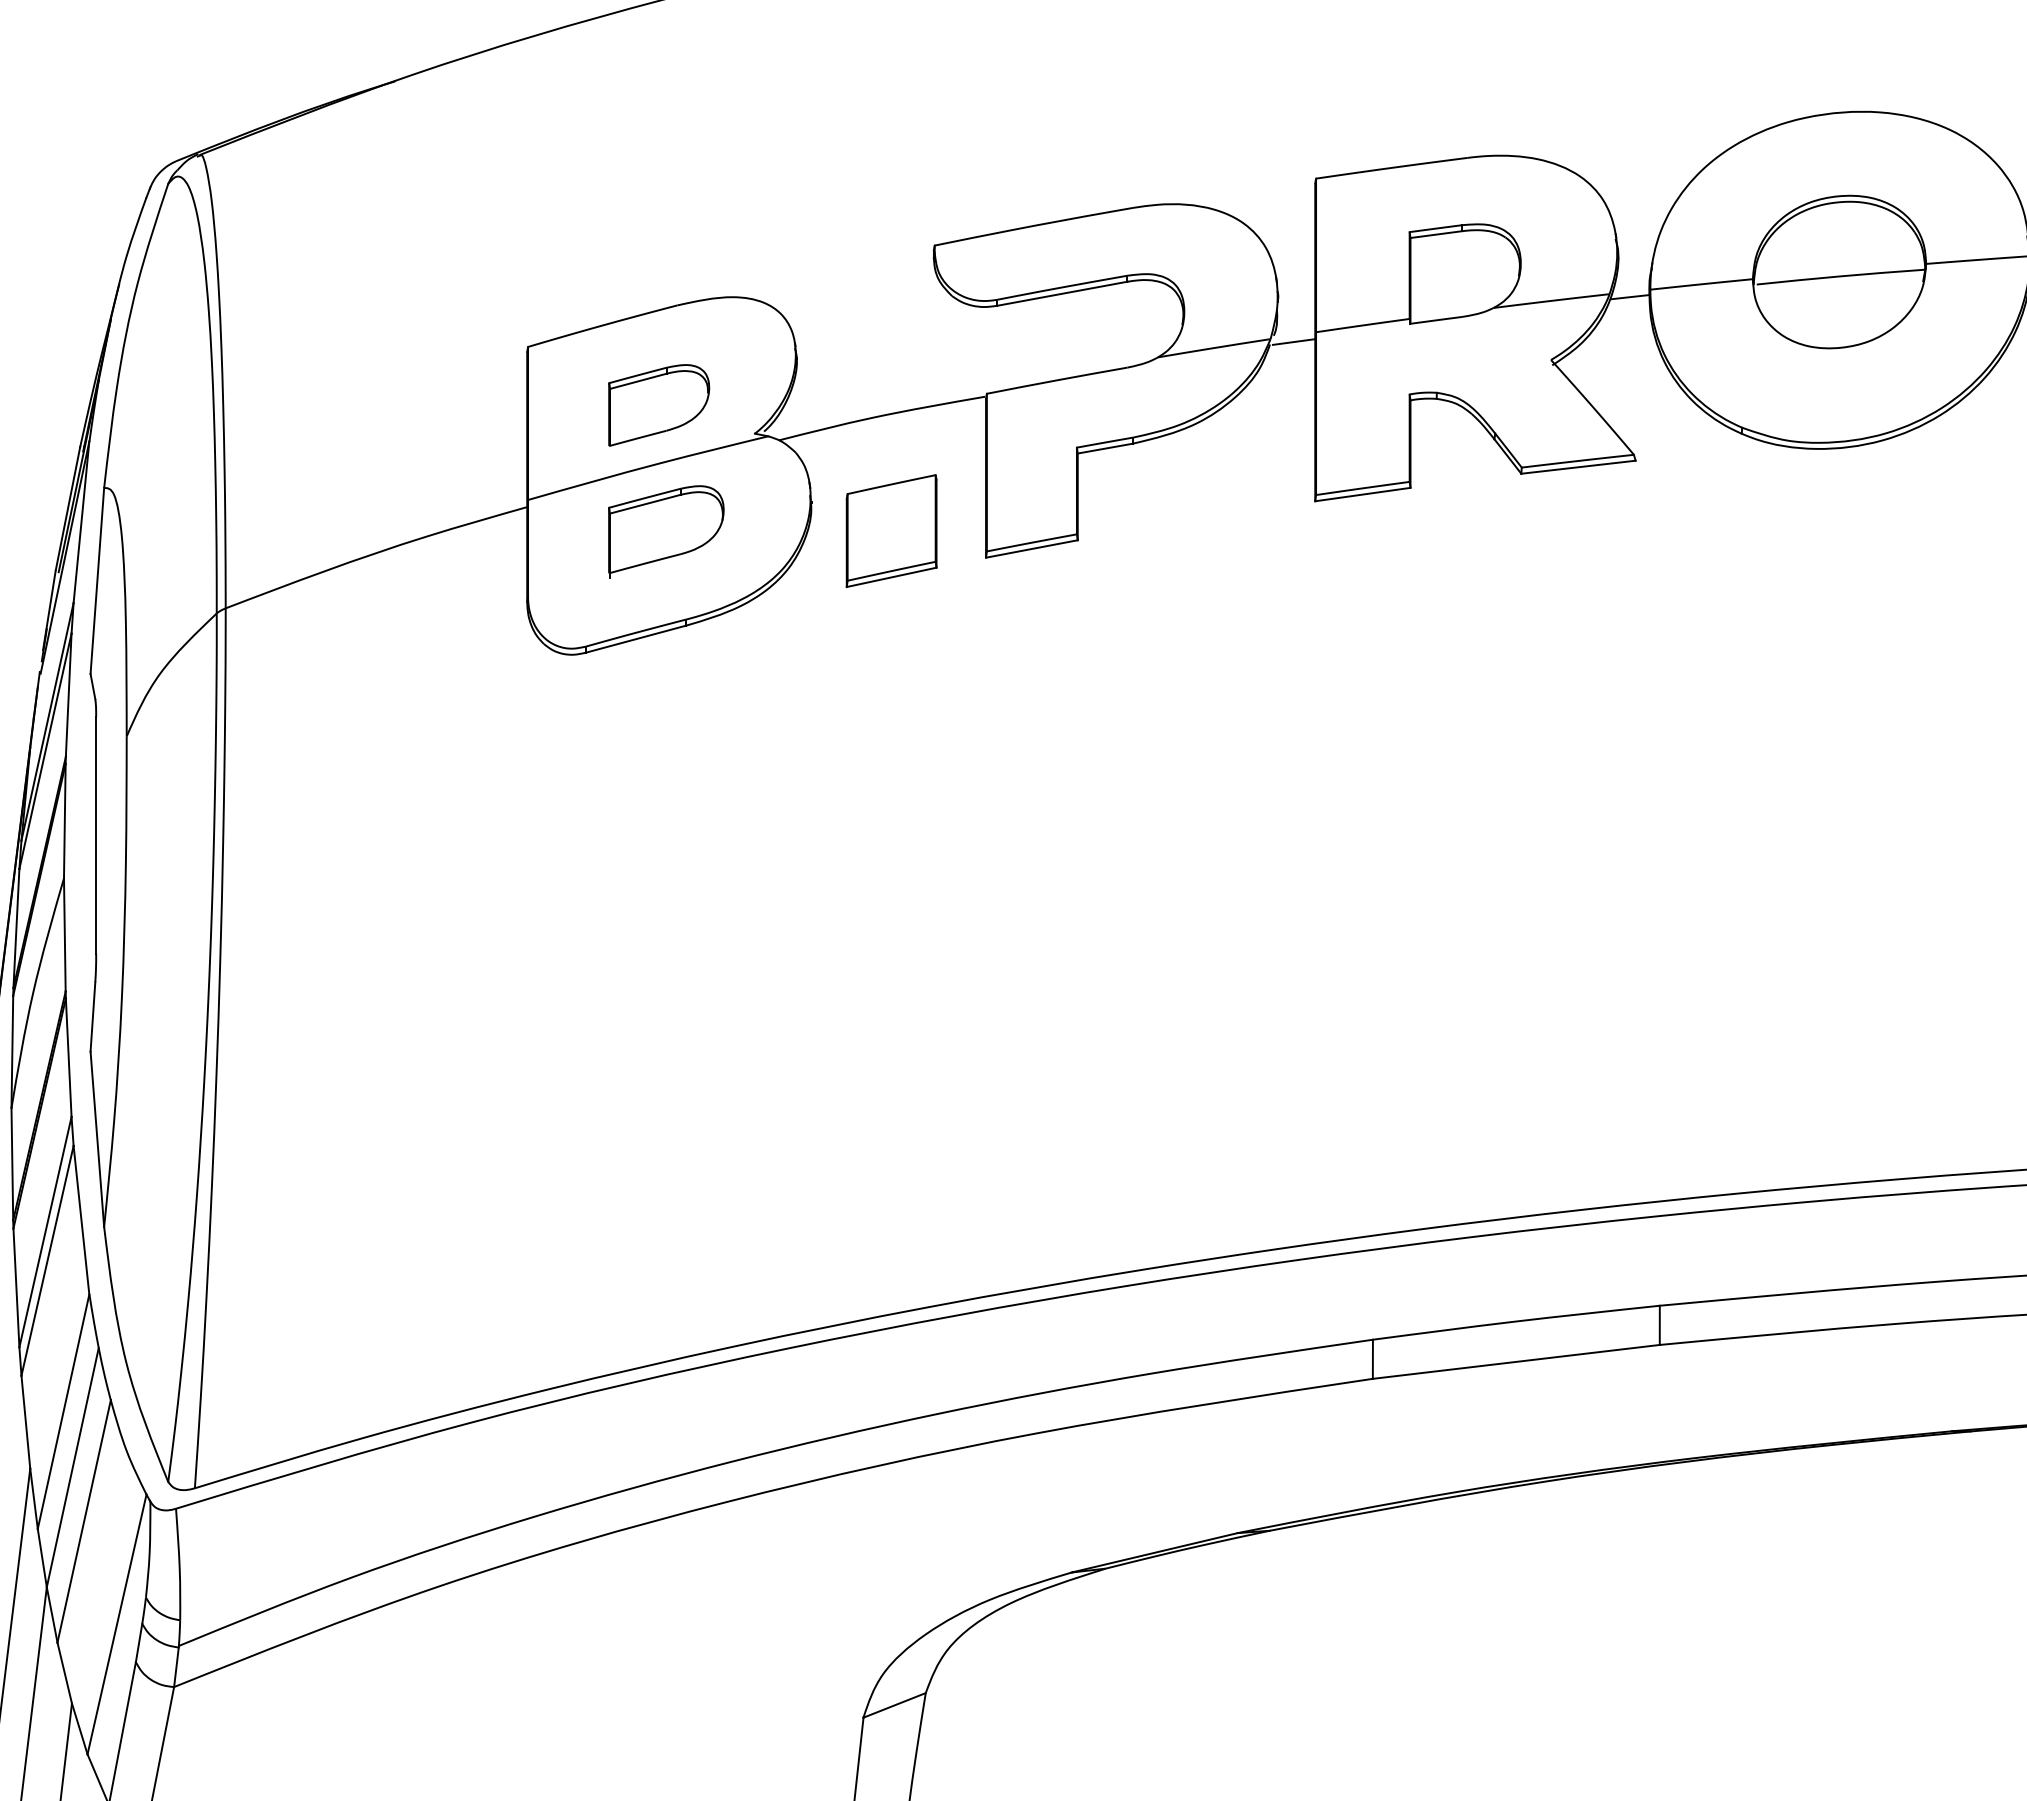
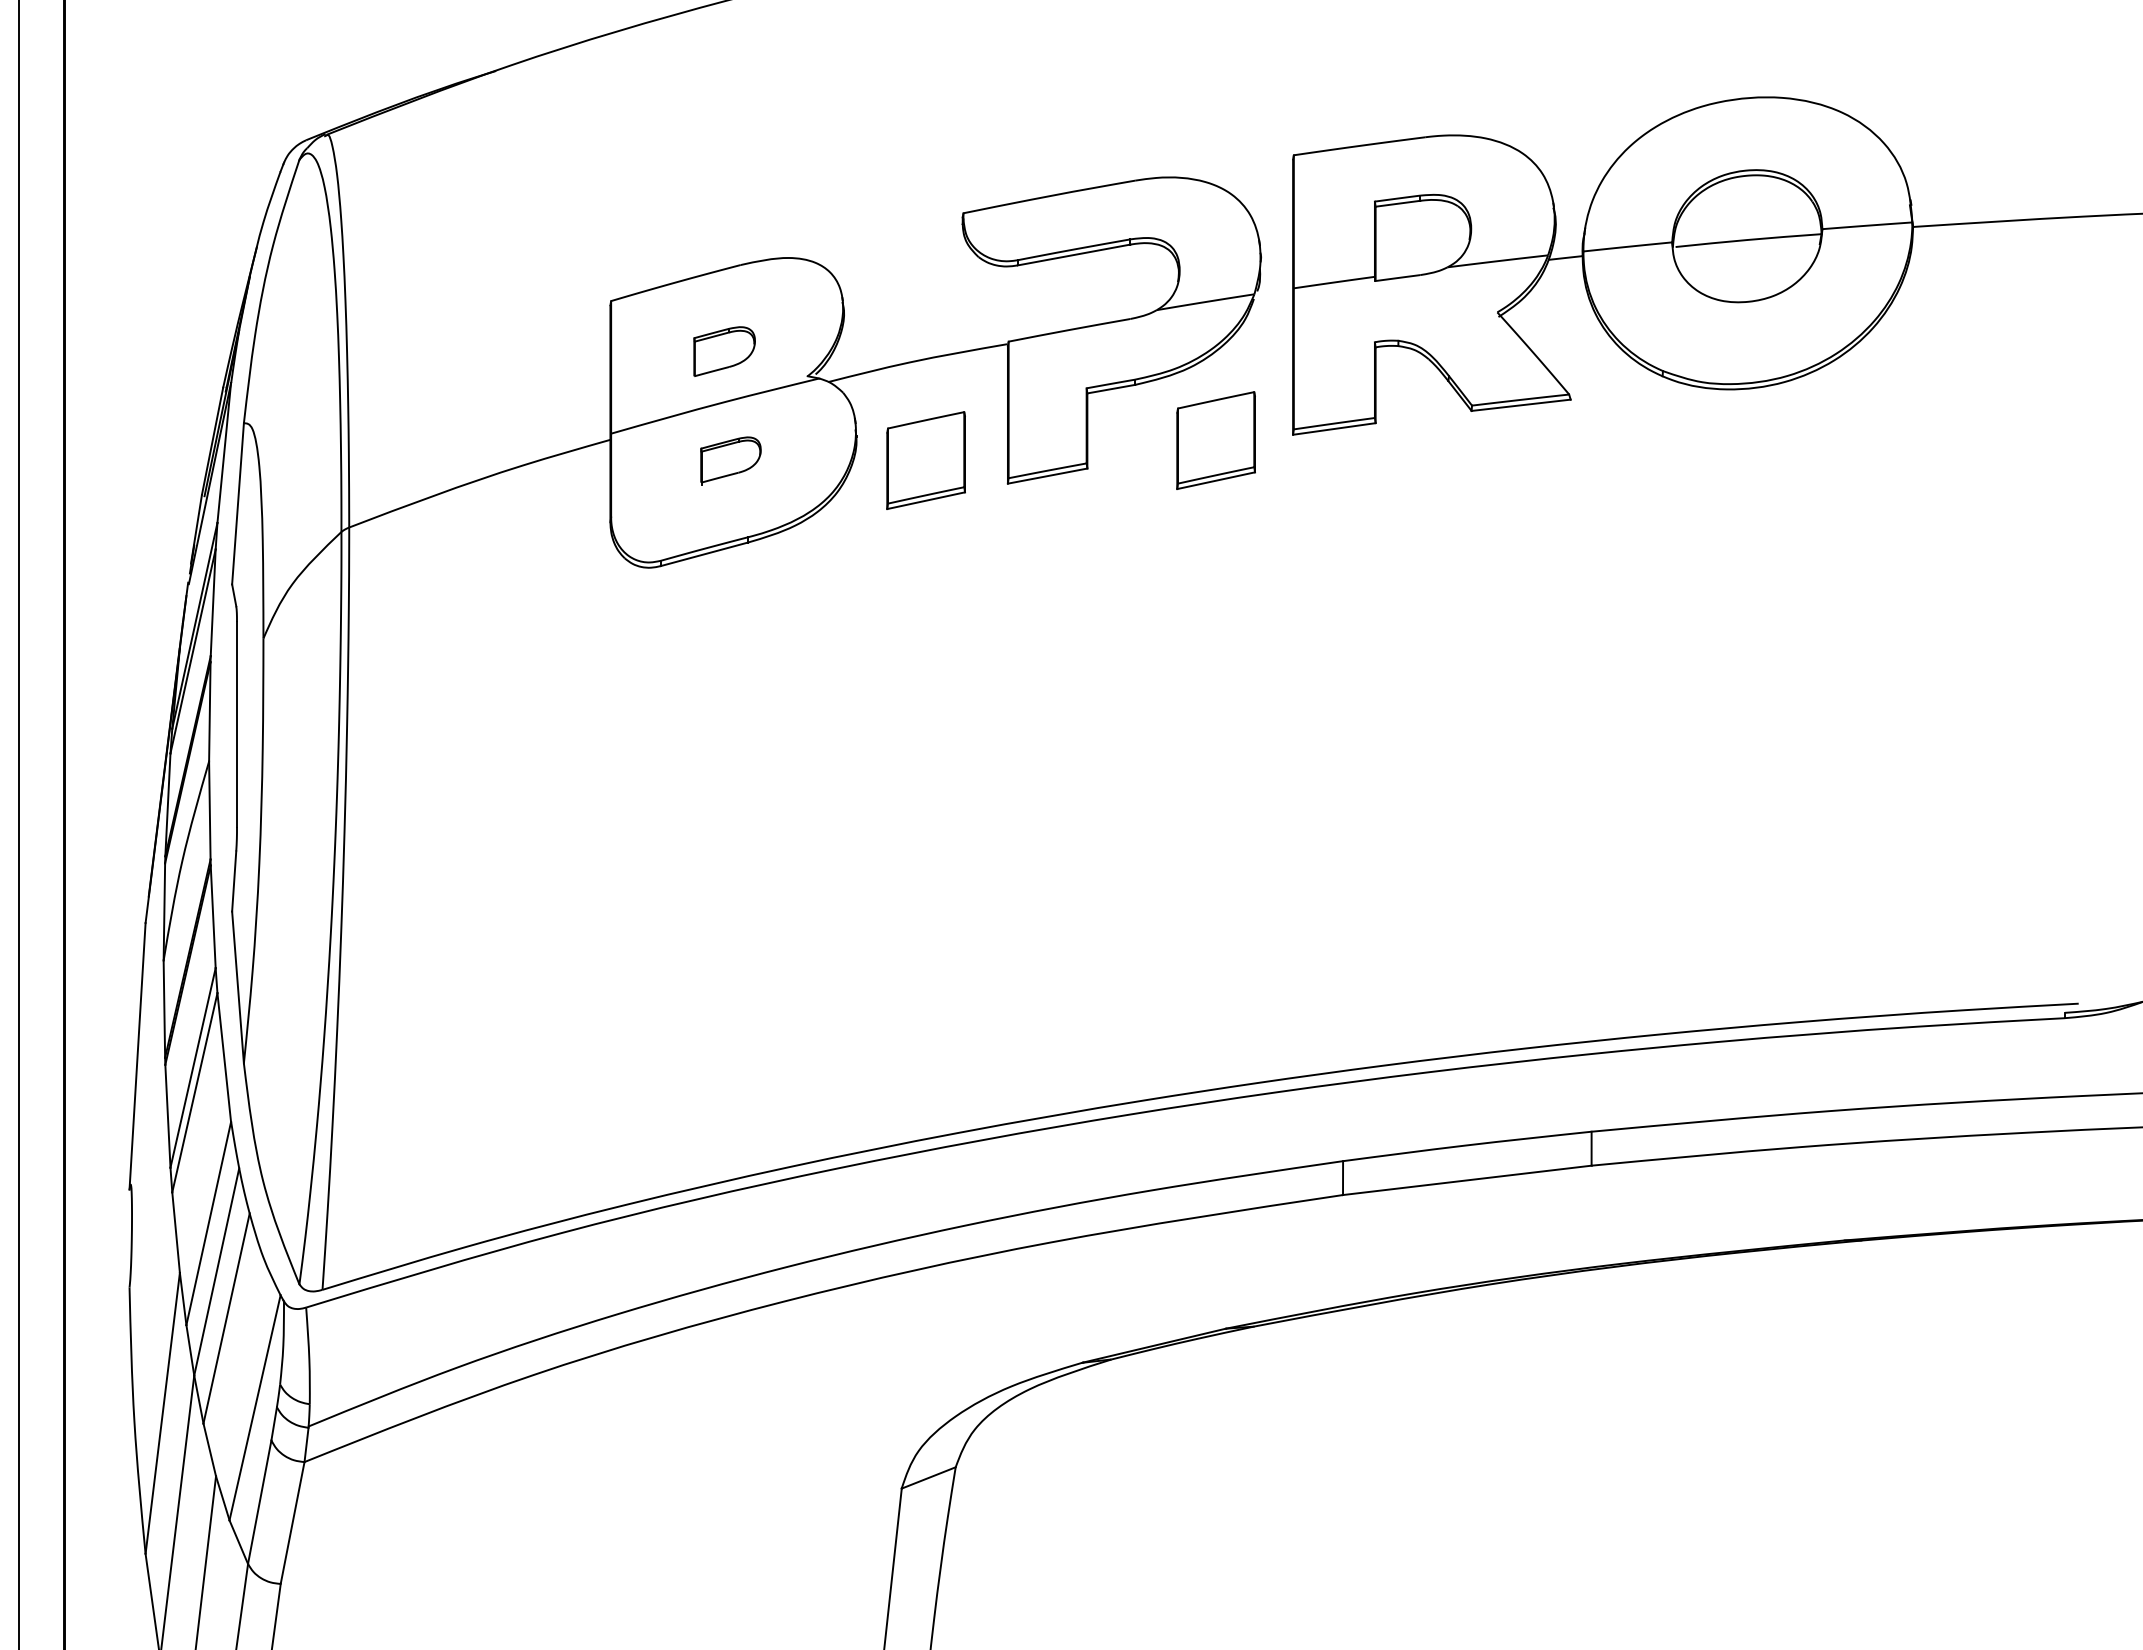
line: (1293, 341) -> (1274, 296), removed
part: (658, 405) -> (724, 351), size x0.7
part: (1225, 507) -> (1215, 440), added
part: (665, 530) -> (730, 460), size x0.6

